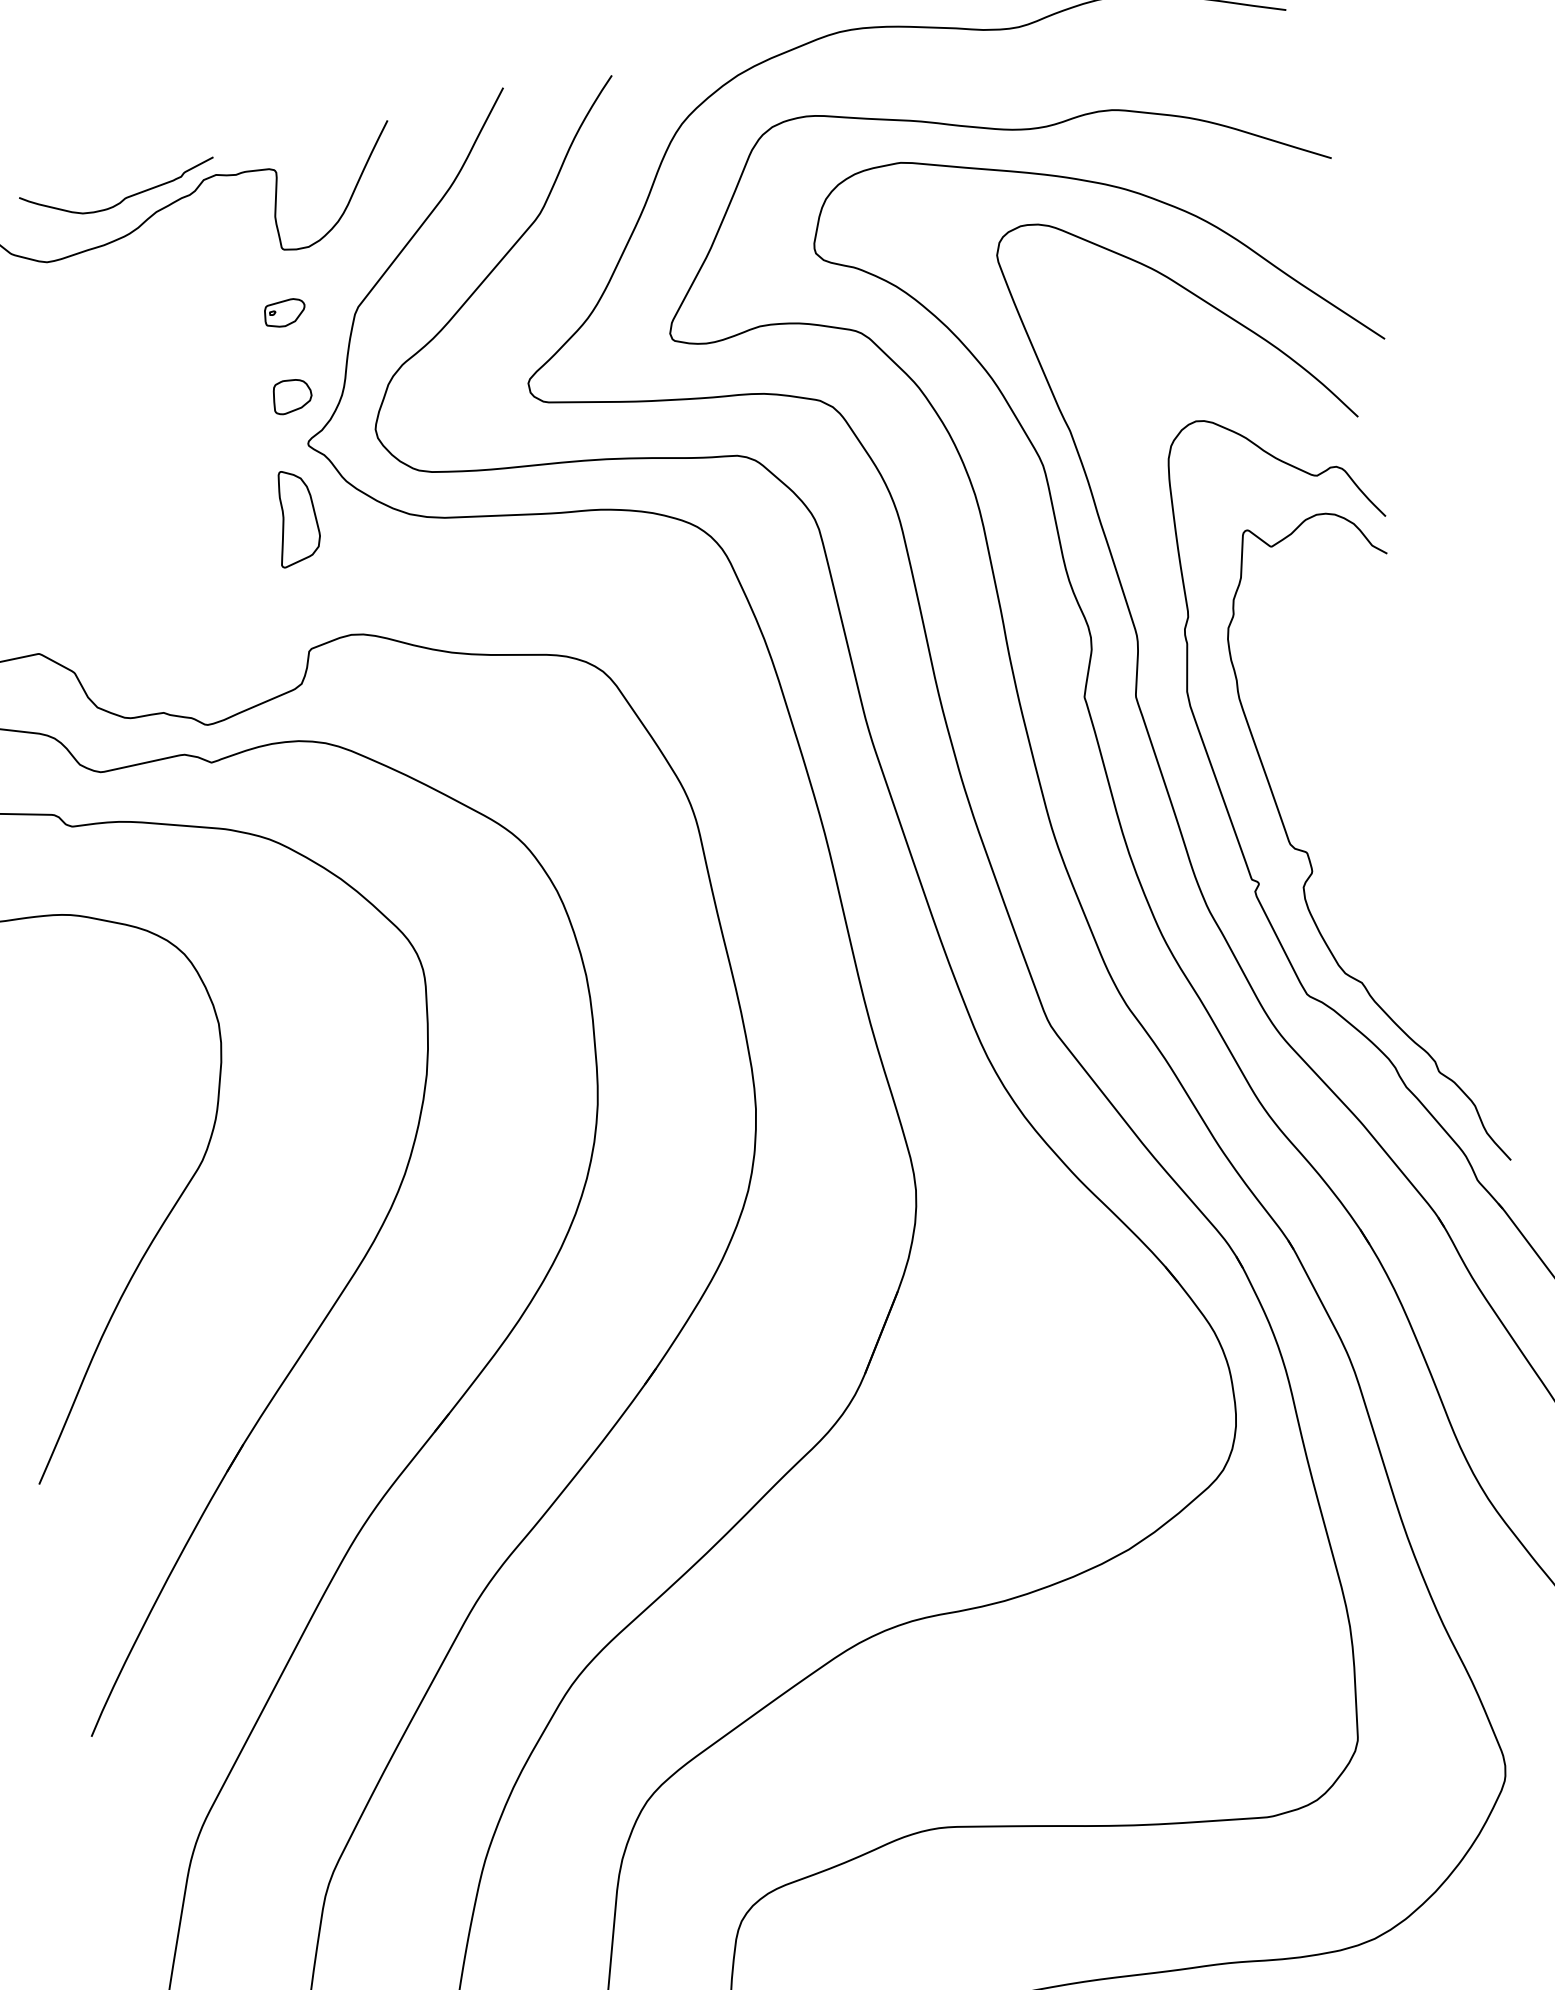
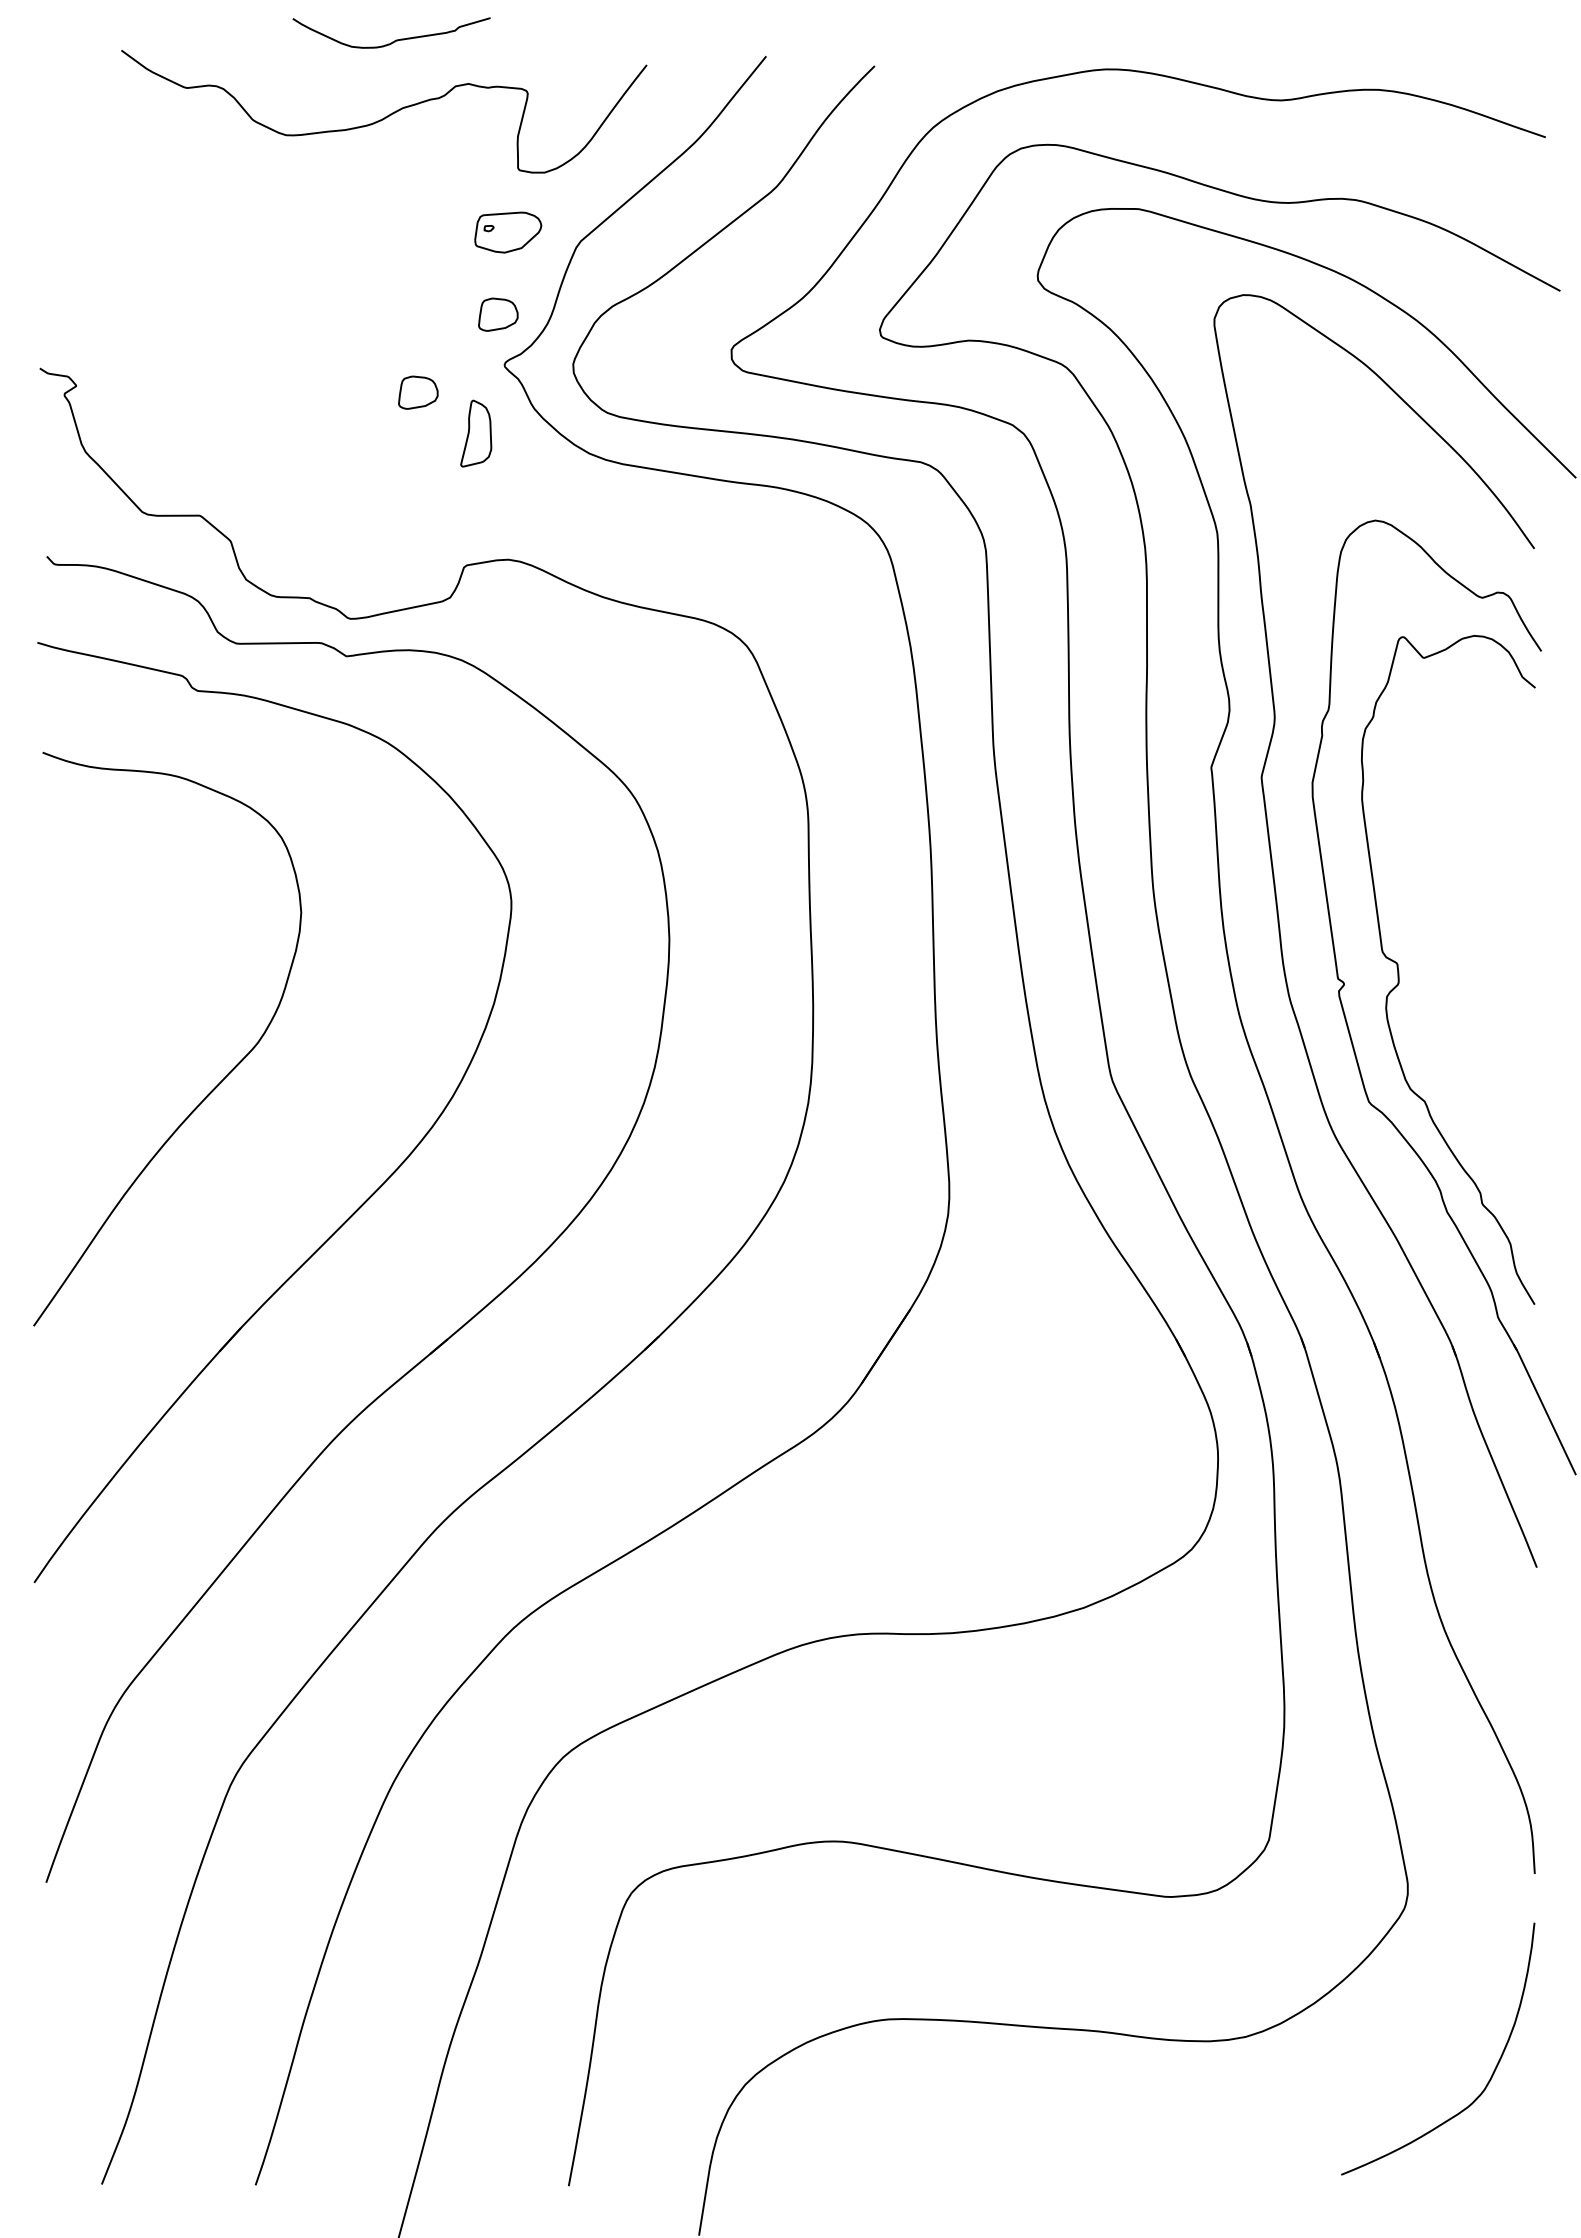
curve: (123, 198) -> (394, 40), moved
part: (284, 313) -> (507, 232), size x1.6
part: (229, 488) -> (418, 392), added
part: (293, 517) -> (475, 433), size x0.7

